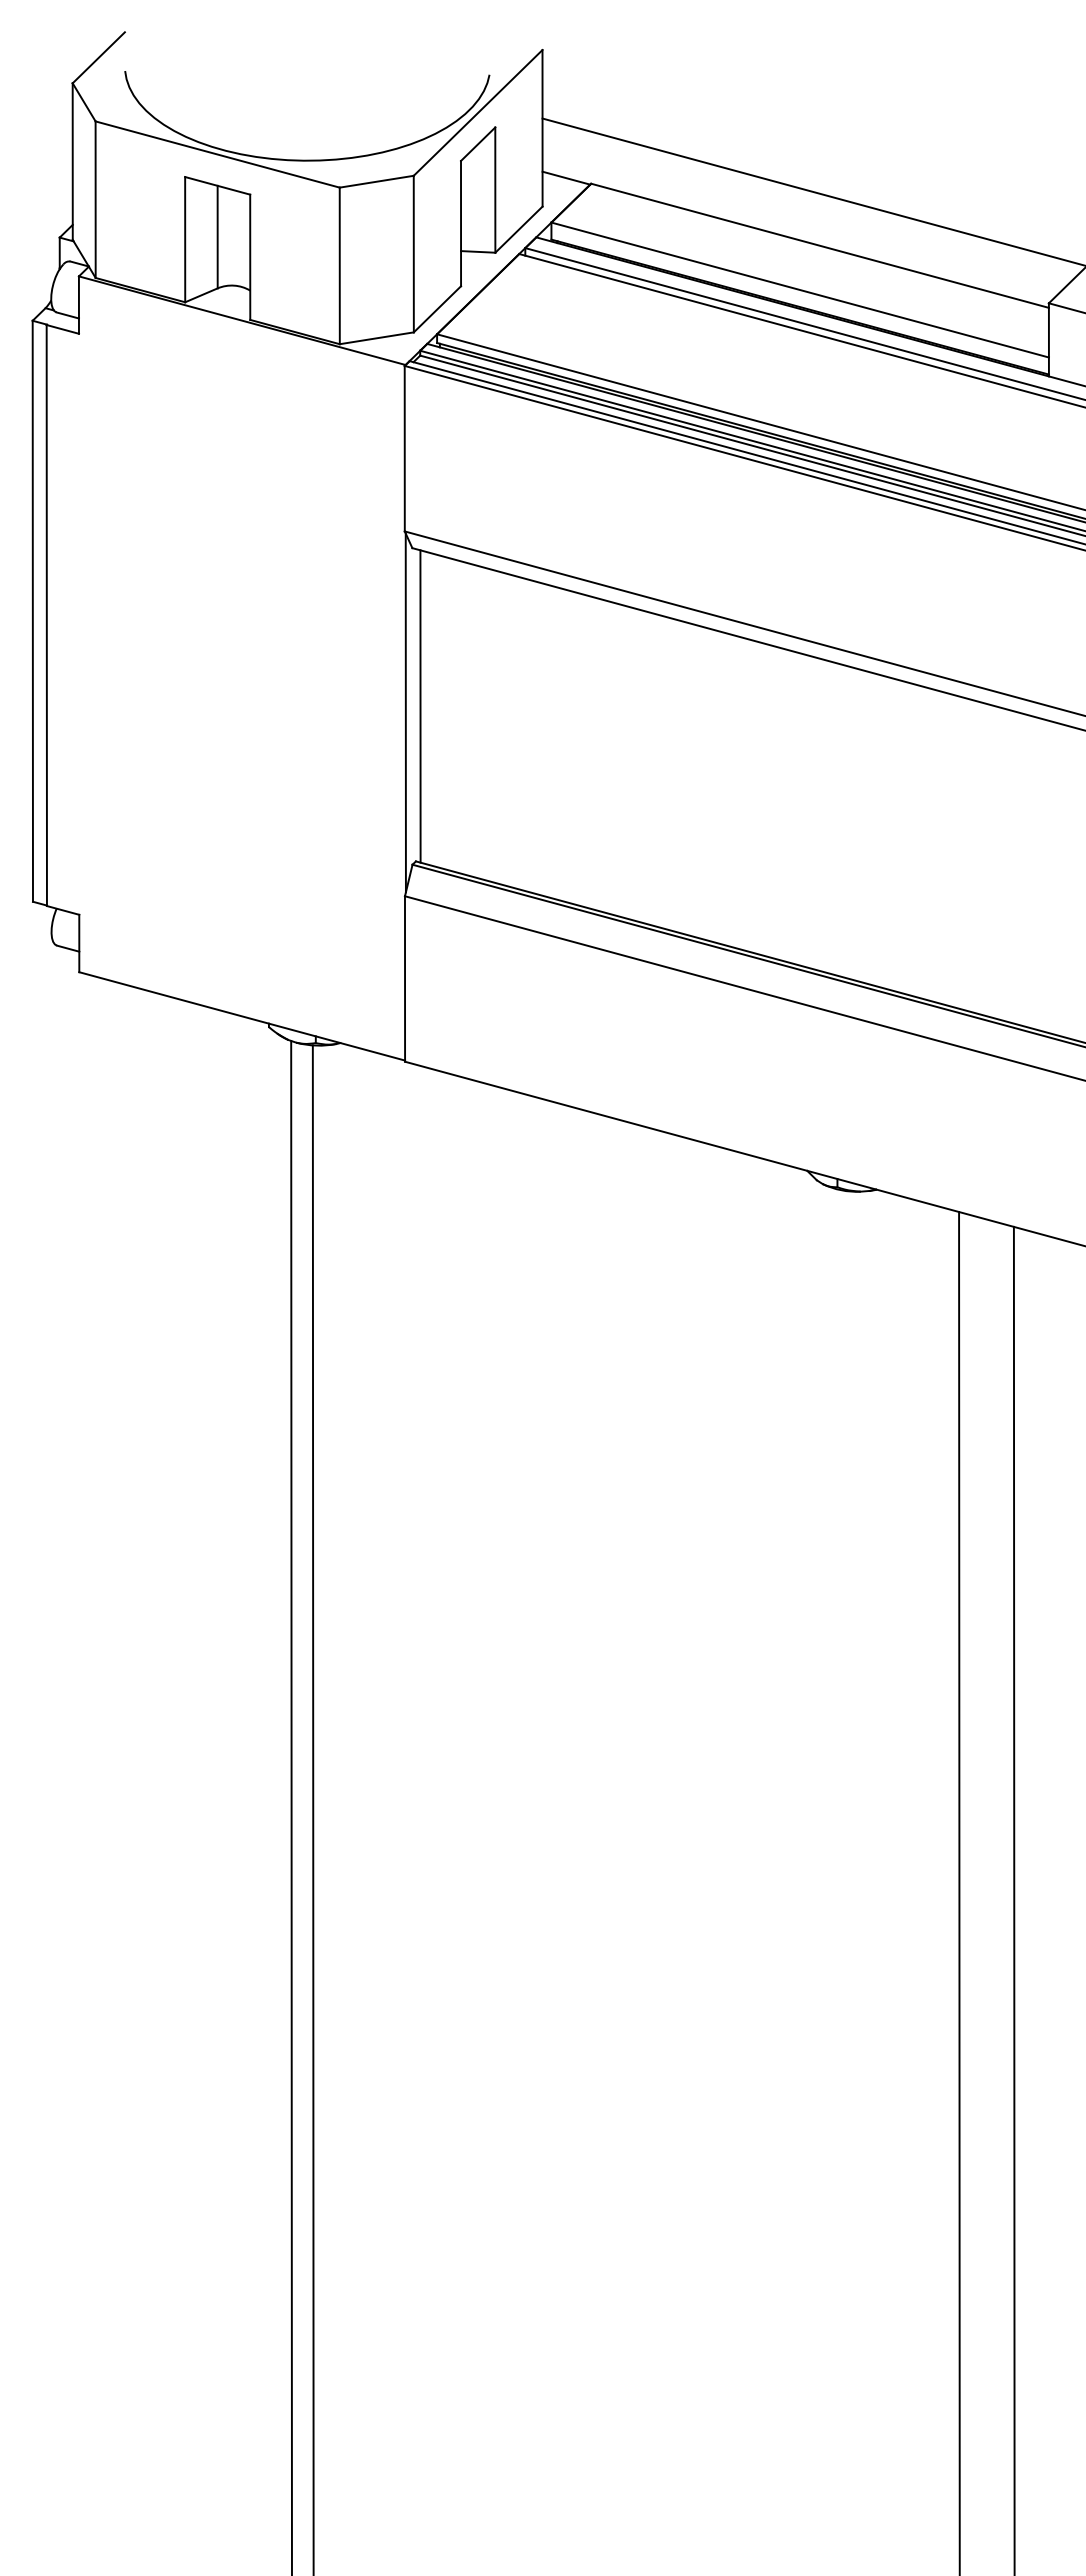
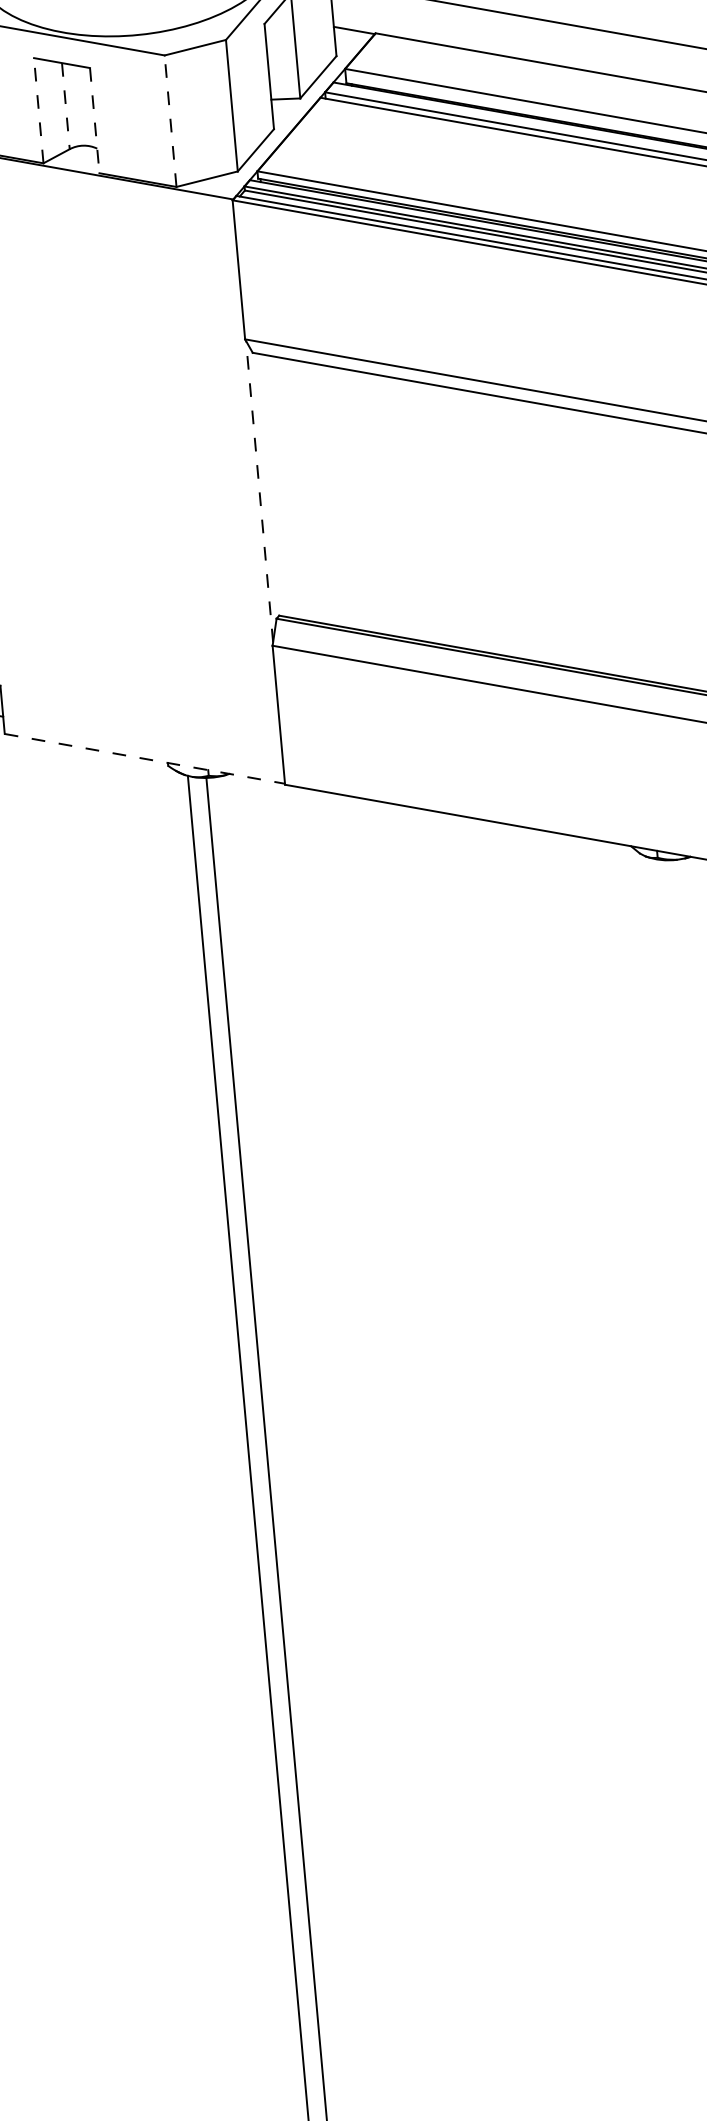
line: (217, 237) -> (65, 106), solid -> dashed
line: (185, 239) -> (39, 110), solid -> dashed
line: (250, 257) -> (94, 120), solid -> dashed
line: (339, 265) -> (170, 120), solid -> dashed
line: (420, 706) -> (271, 485), removed
line: (405, 712) -> (259, 491), solid -> dashed
line: (242, 1016) -> (145, 758), solid -> dashed

